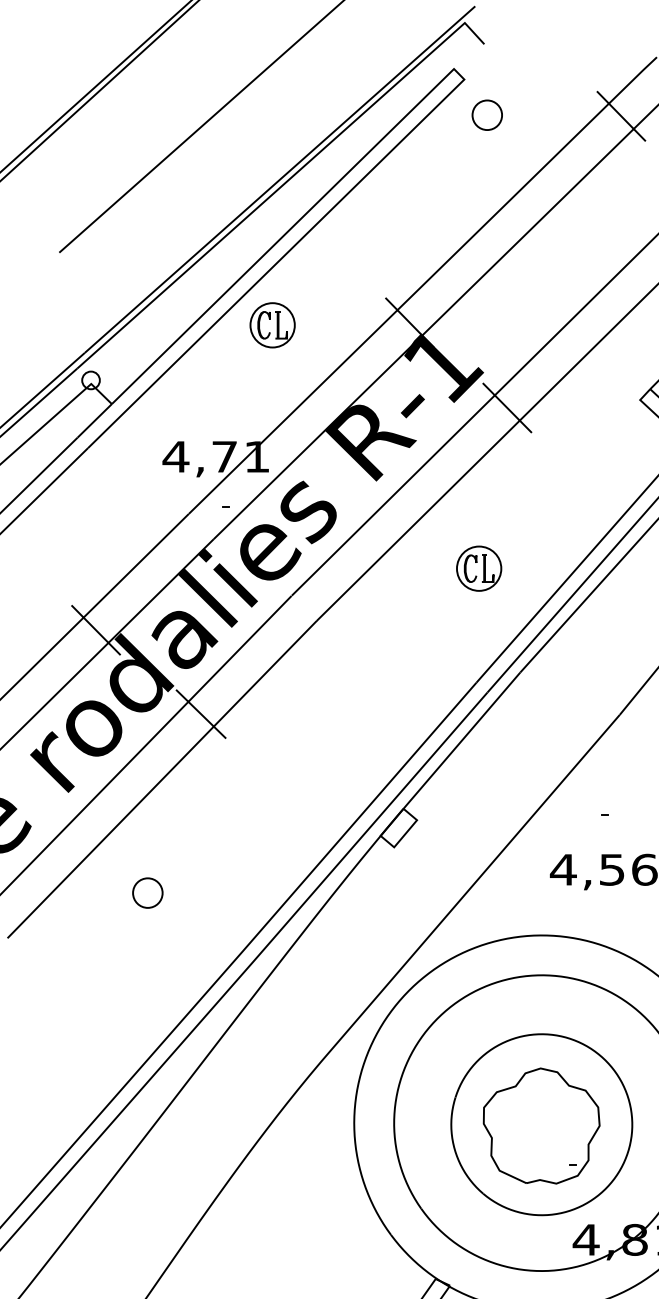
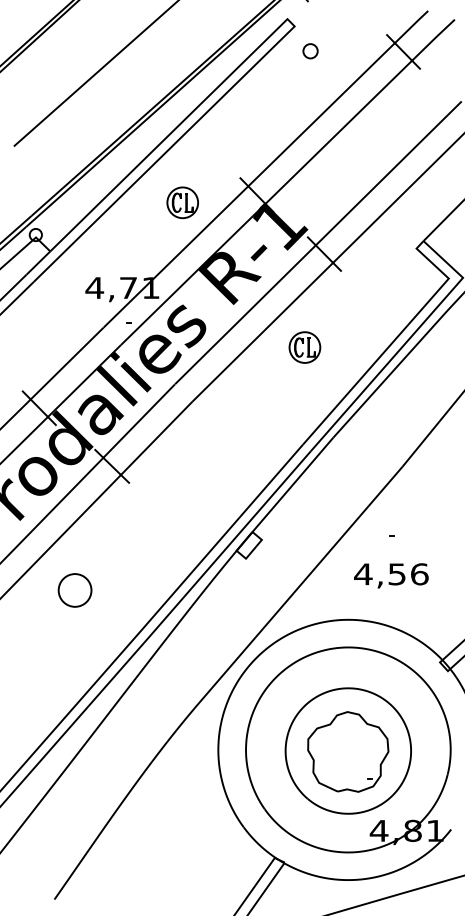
part: (487, 115) -> (310, 51), size x0.7
part: (272, 324) -> (182, 202), moved
part: (478, 568) -> (304, 347), moved
part: (148, 893) -> (75, 590), size x1.6

